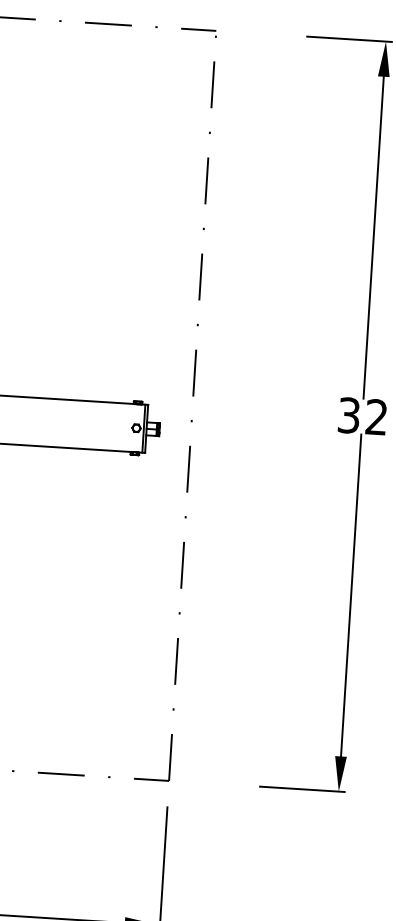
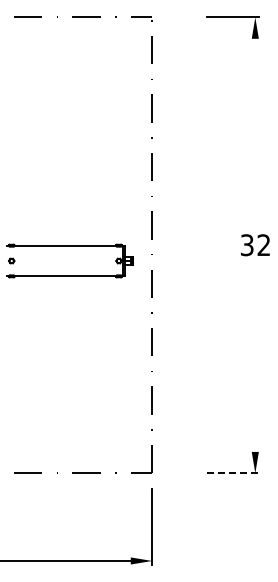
line: (373, 237) -> (255, 136), removed
line: (351, 594) -> (255, 353), removed
line: (302, 789) -> (233, 473), solid -> dashed

